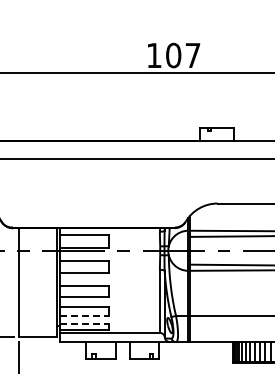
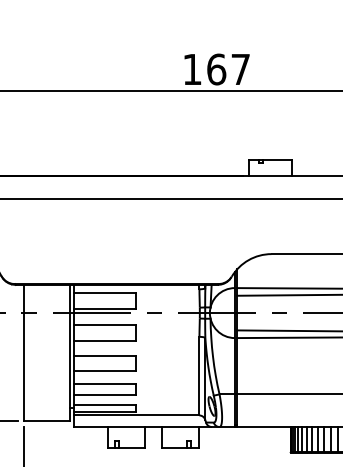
text: (173, 55) -> (216, 69), 107 -> 167
line: (84, 316) -> (105, 395), dashed -> solid
line: (84, 324) -> (105, 405), dashed -> solid

